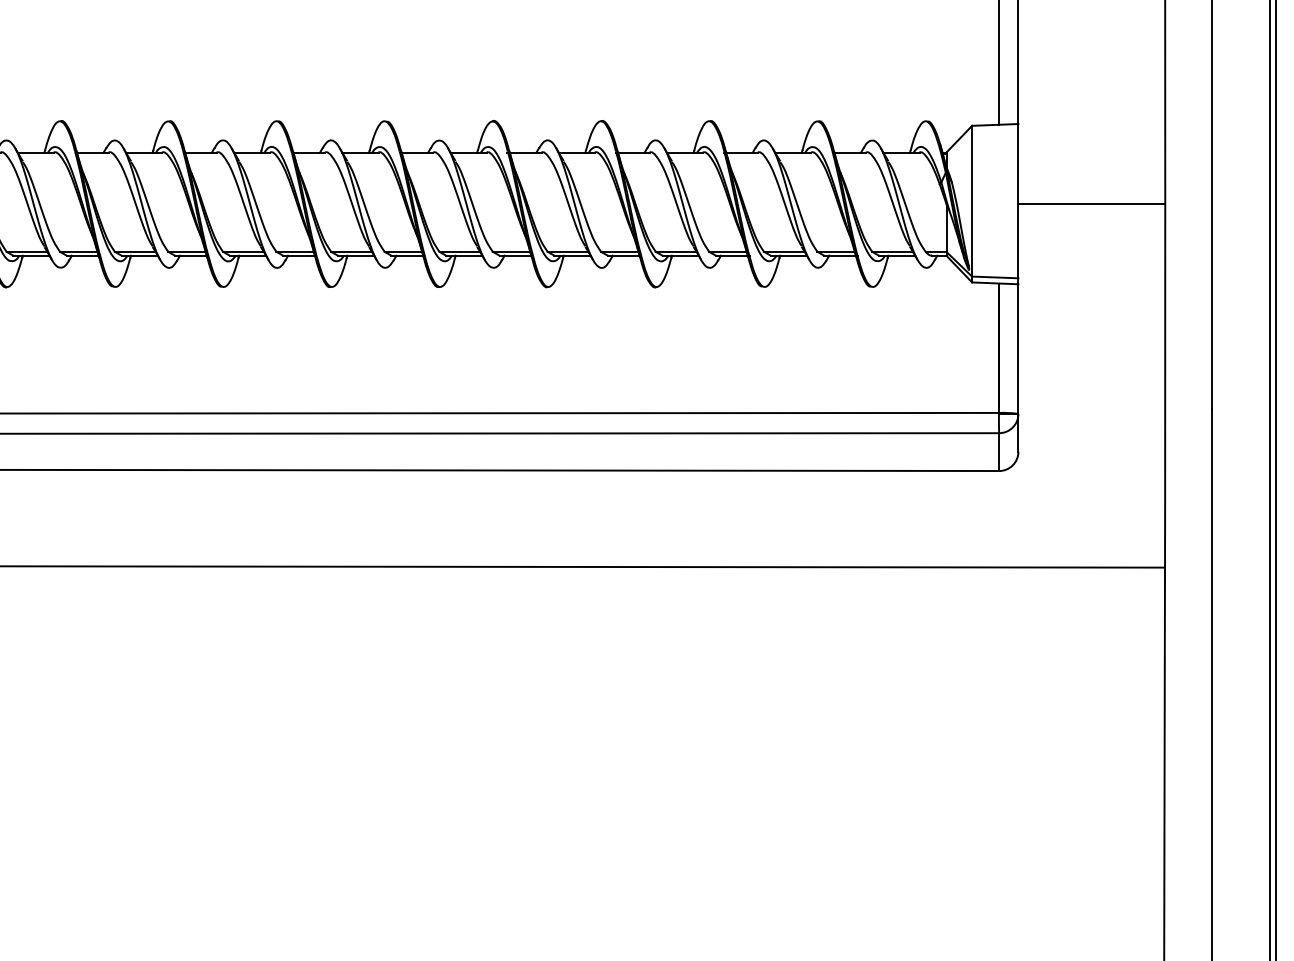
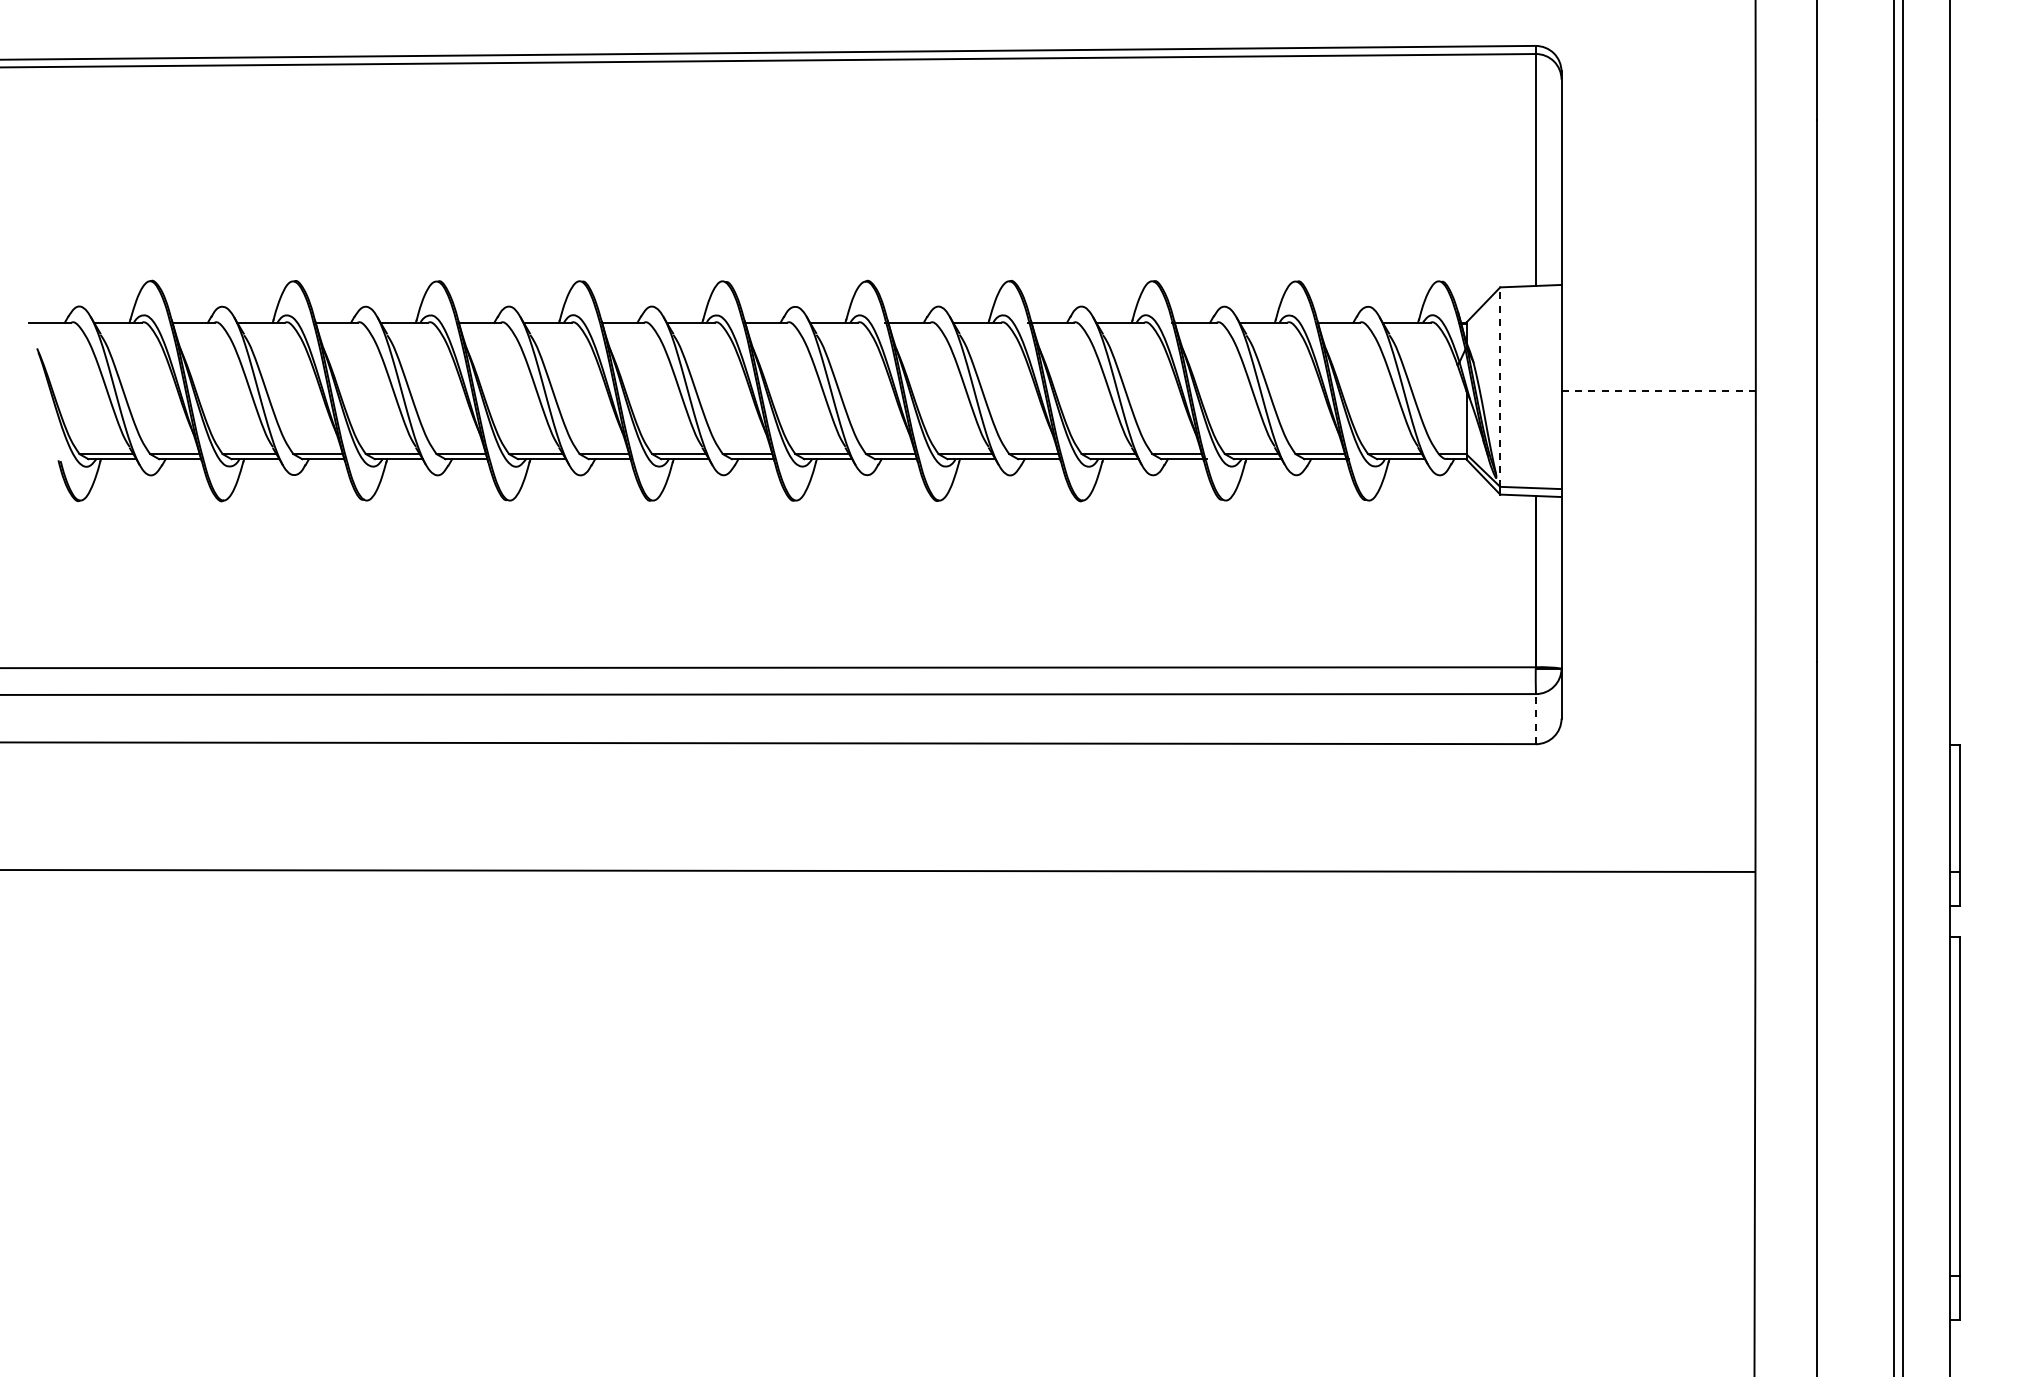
line: (972, 201) -> (1500, 387), solid -> dashed
line: (1092, 203) -> (1659, 390), solid -> dashed
line: (998, 451) -> (1535, 718), solid -> dashed

